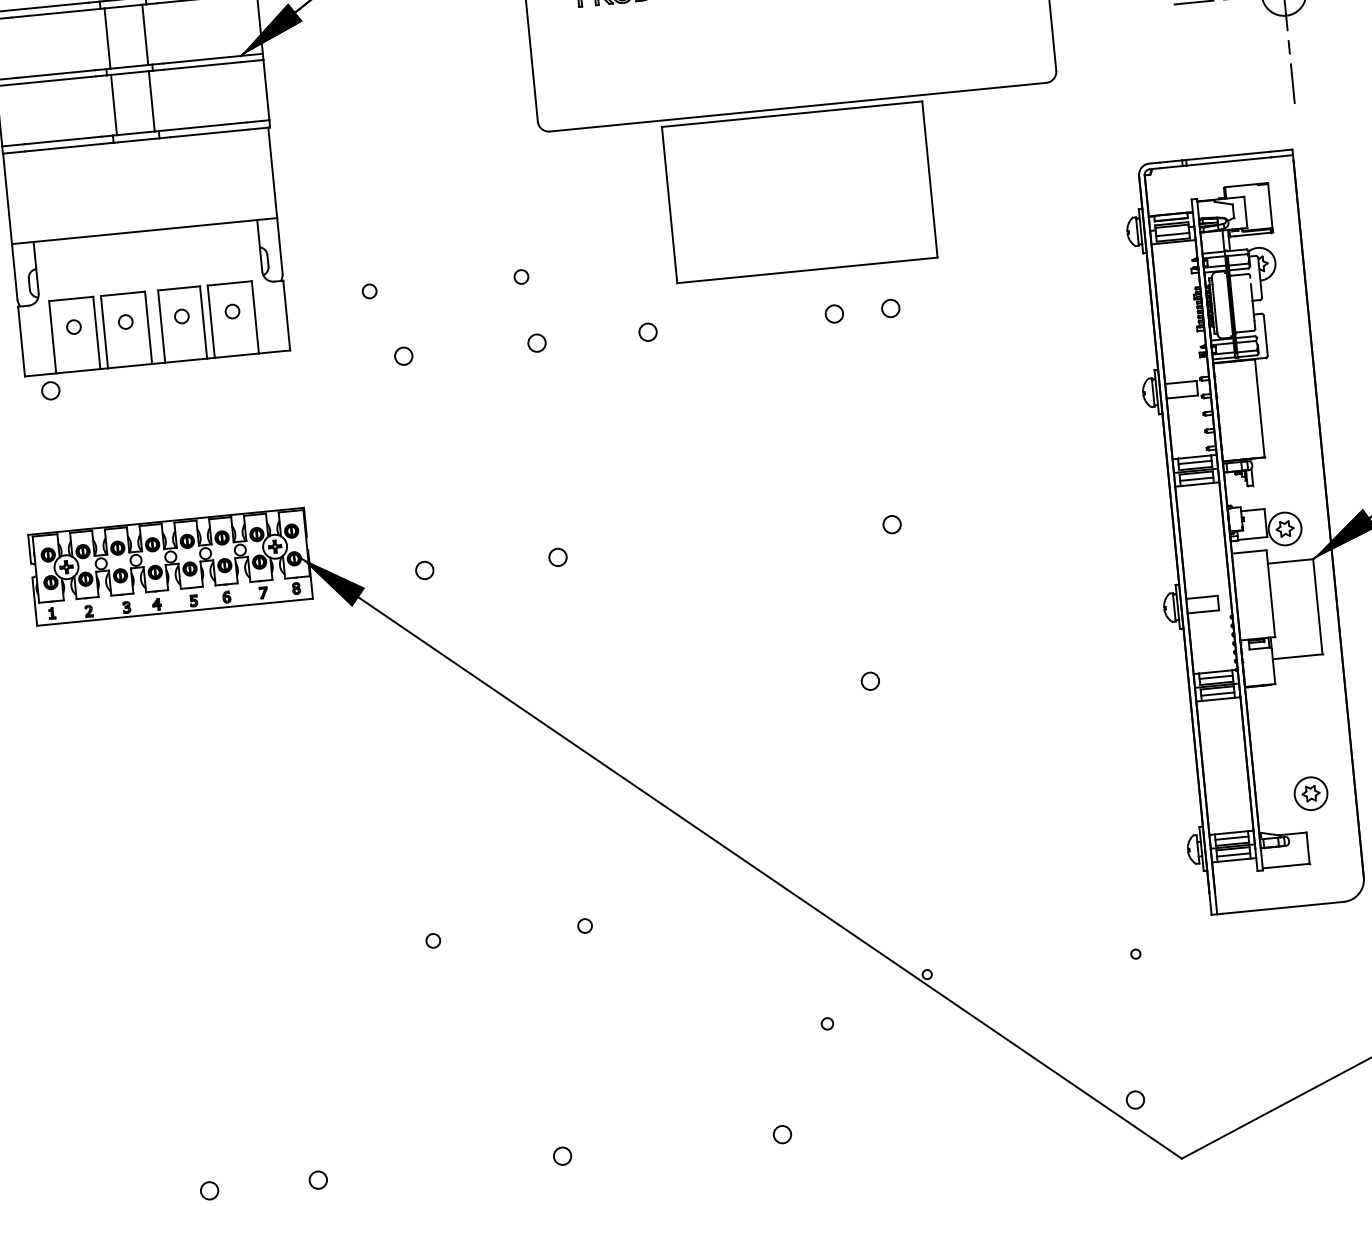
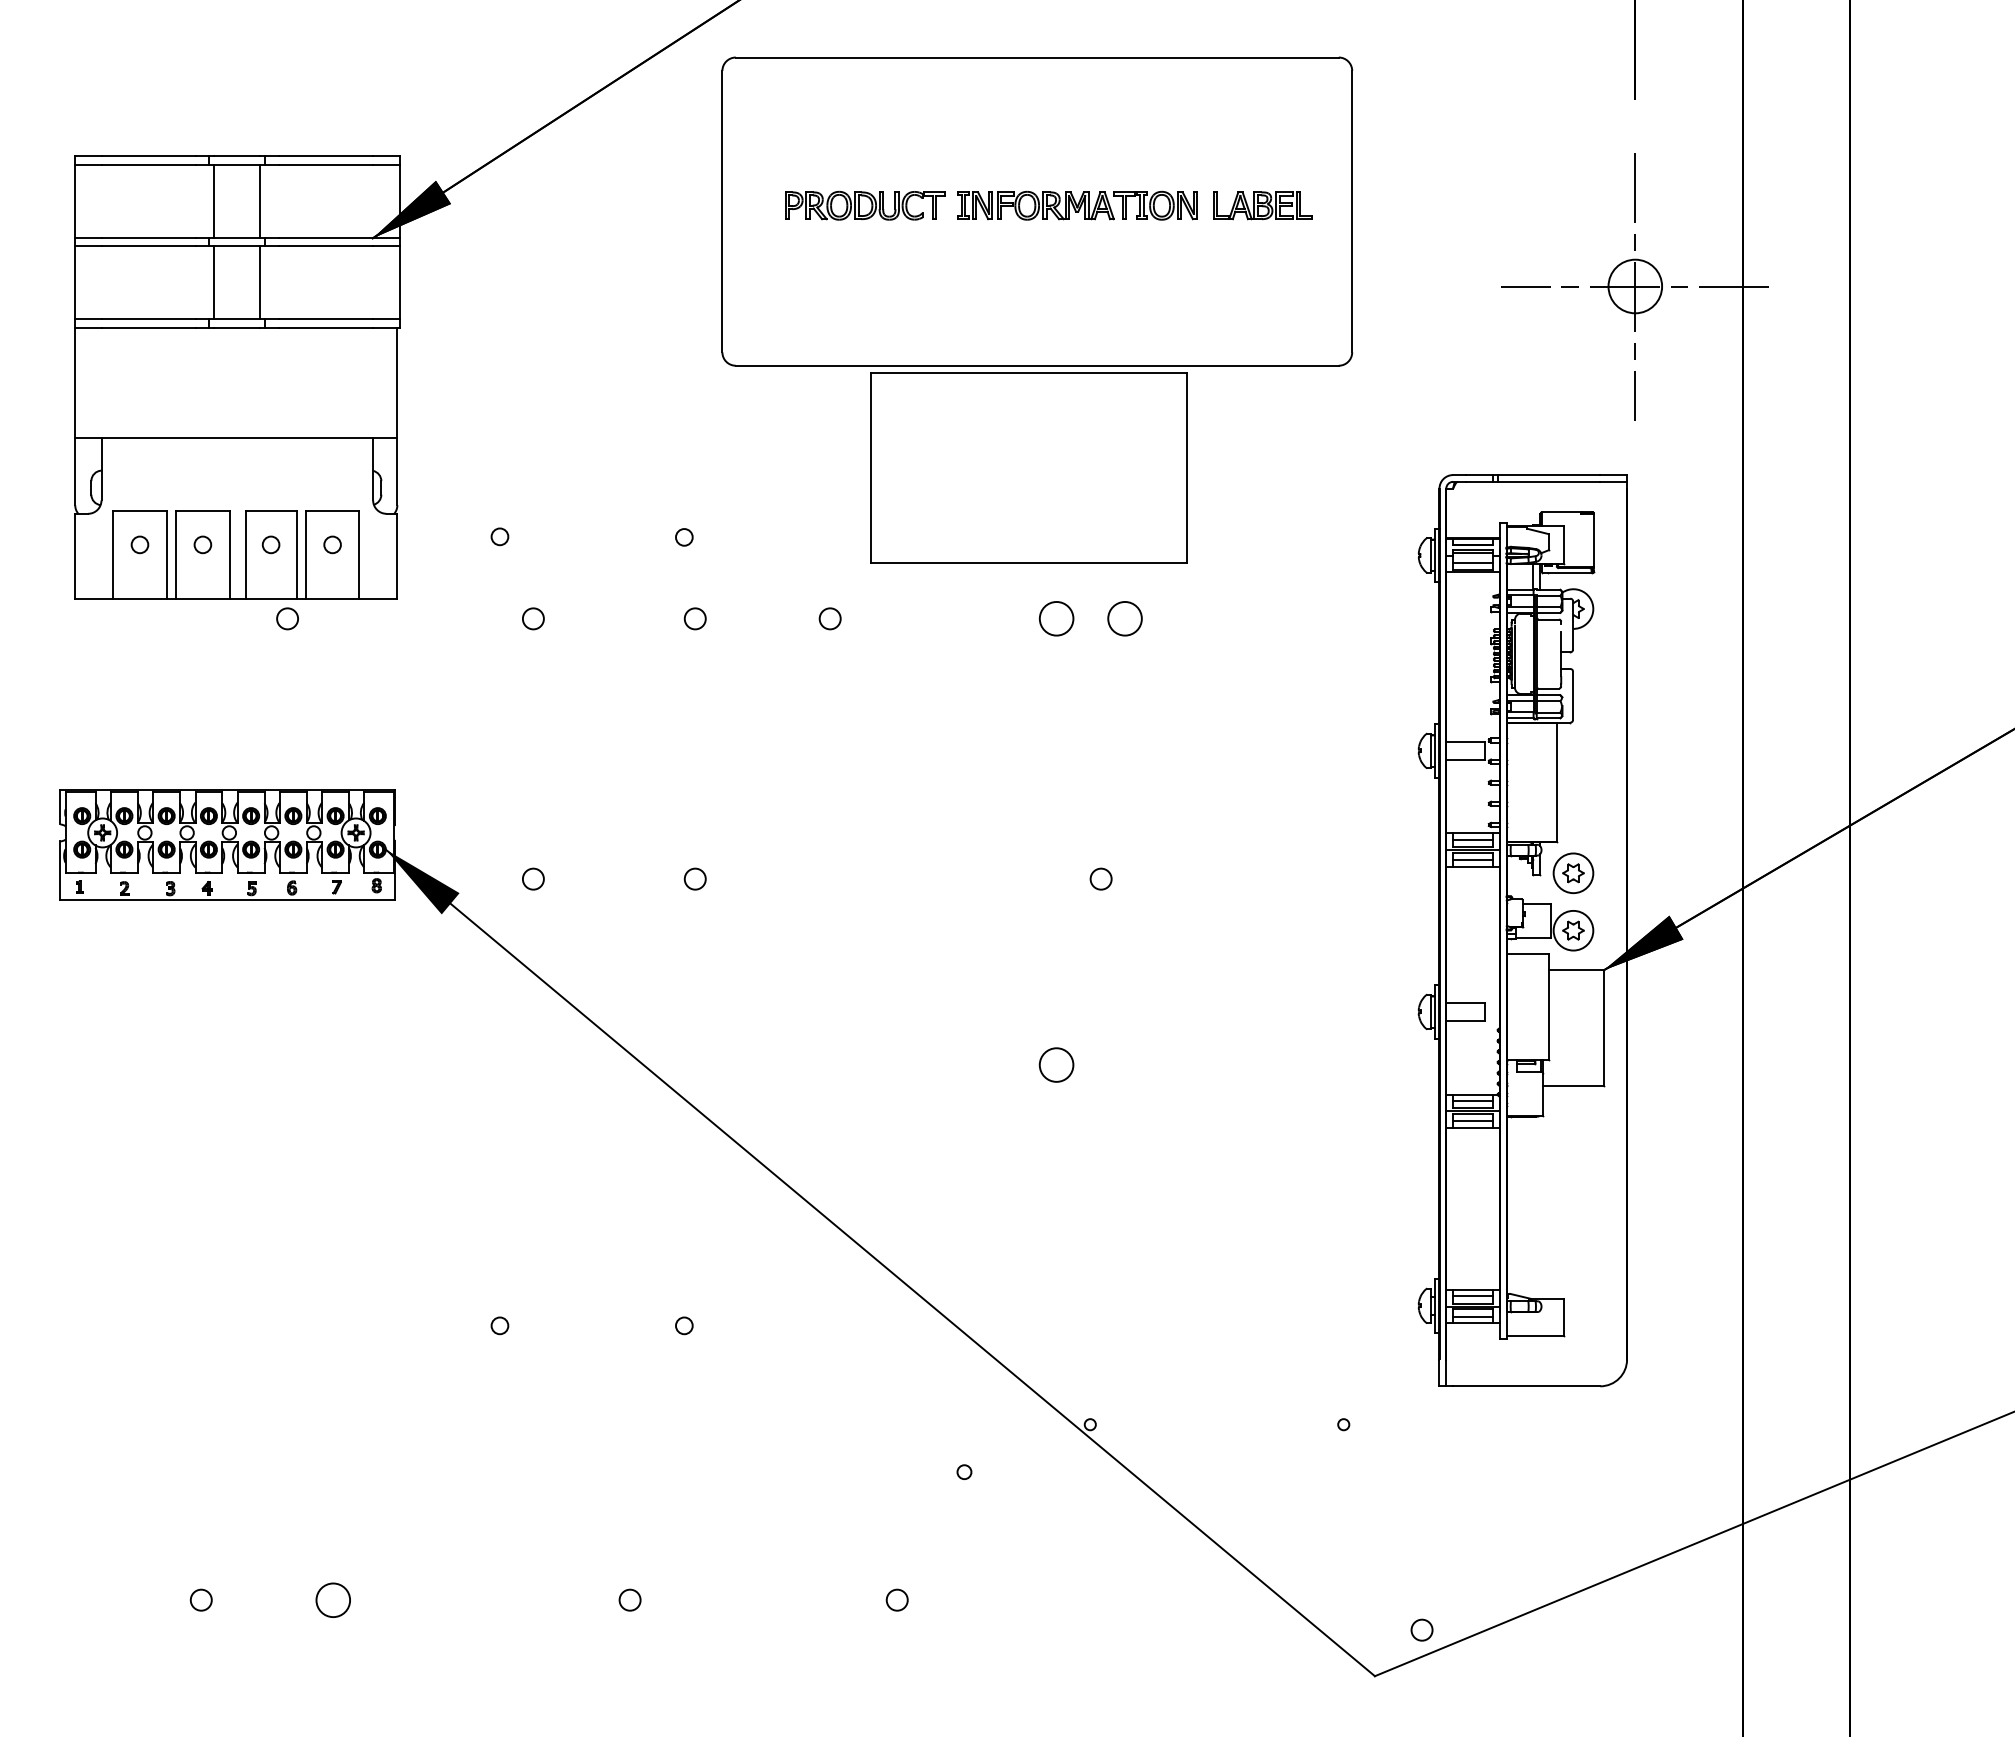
circle: (890, 308) -> (1124, 618), size x1.6
circle: (834, 313) -> (1056, 618), size x1.6
circle: (50, 390) -> (287, 618), moved
circle: (870, 680) -> (1056, 1064), size x1.6
part: (1311, 793) -> (1573, 872), moved
circle: (1134, 1099) -> (1421, 1629), moved
circle: (318, 1179) -> (333, 1599), size x1.6

